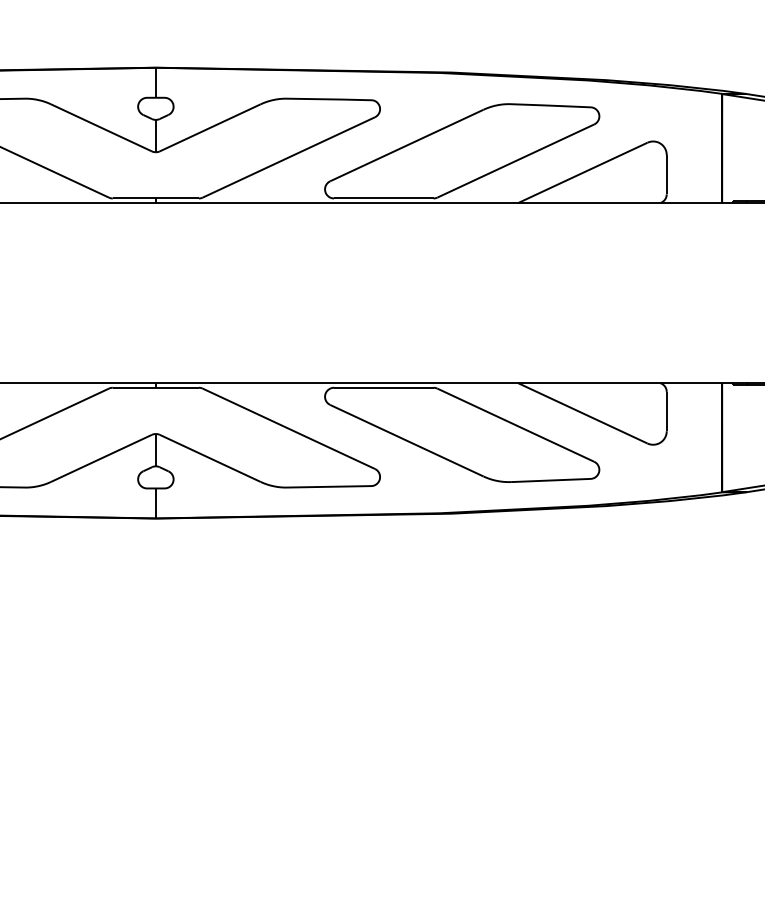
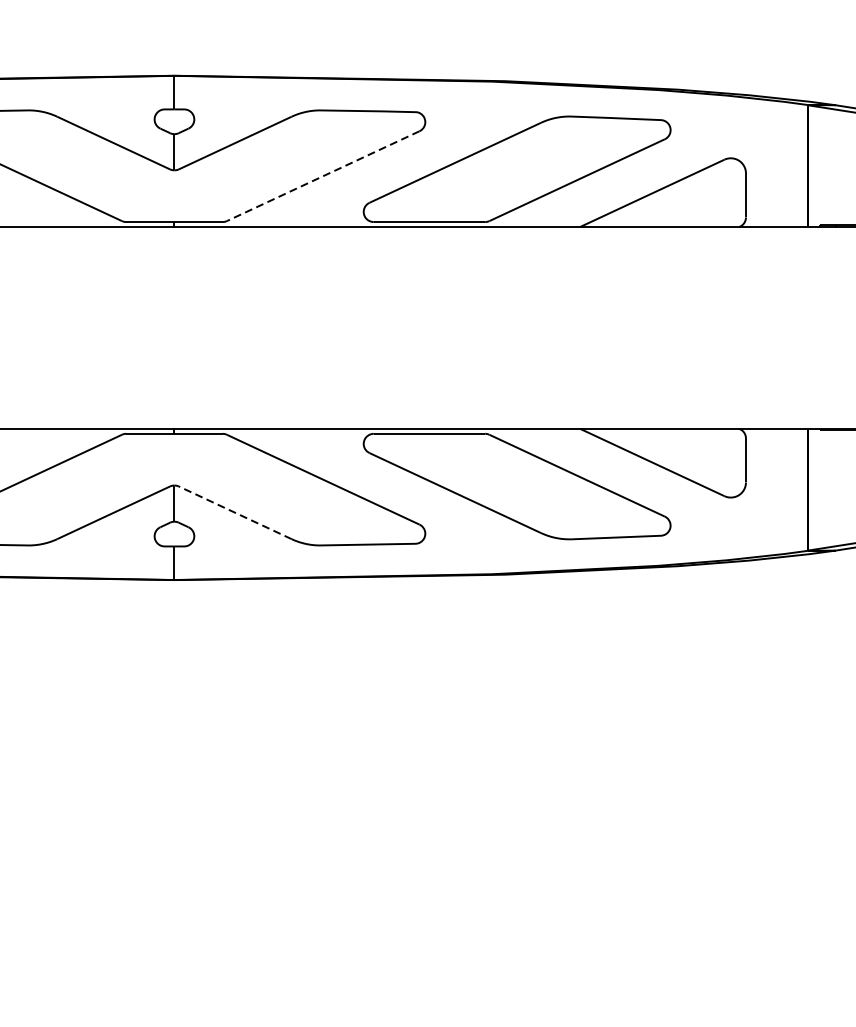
line: (288, 157) -> (322, 176), solid -> dashed
line: (210, 458) -> (235, 512), solid -> dashed

